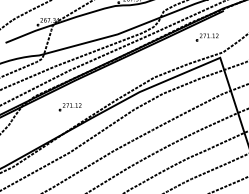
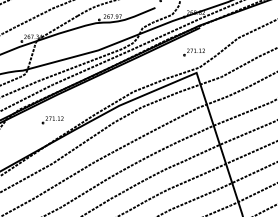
part: (206, 37) -> (193, 52), moved

